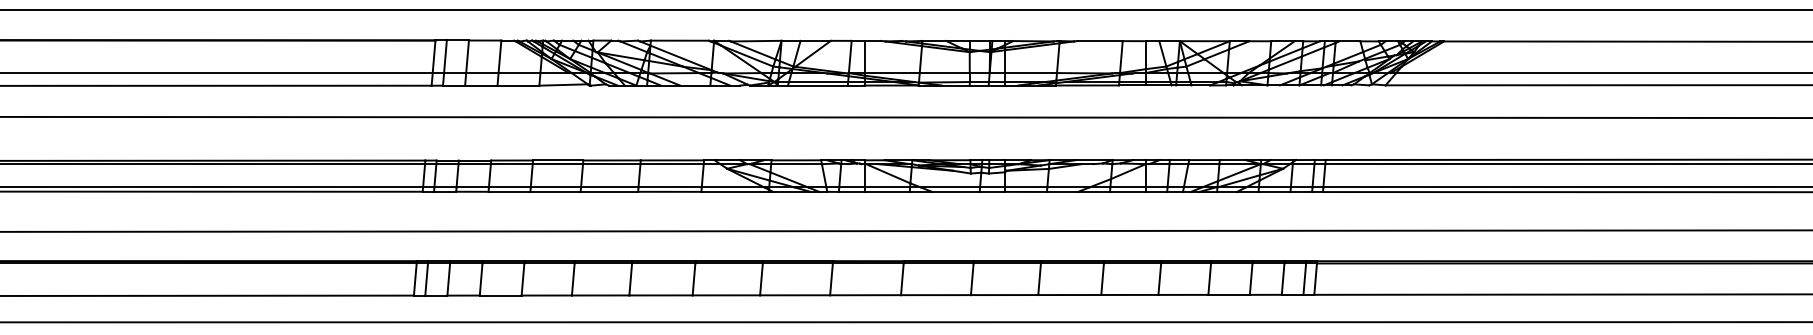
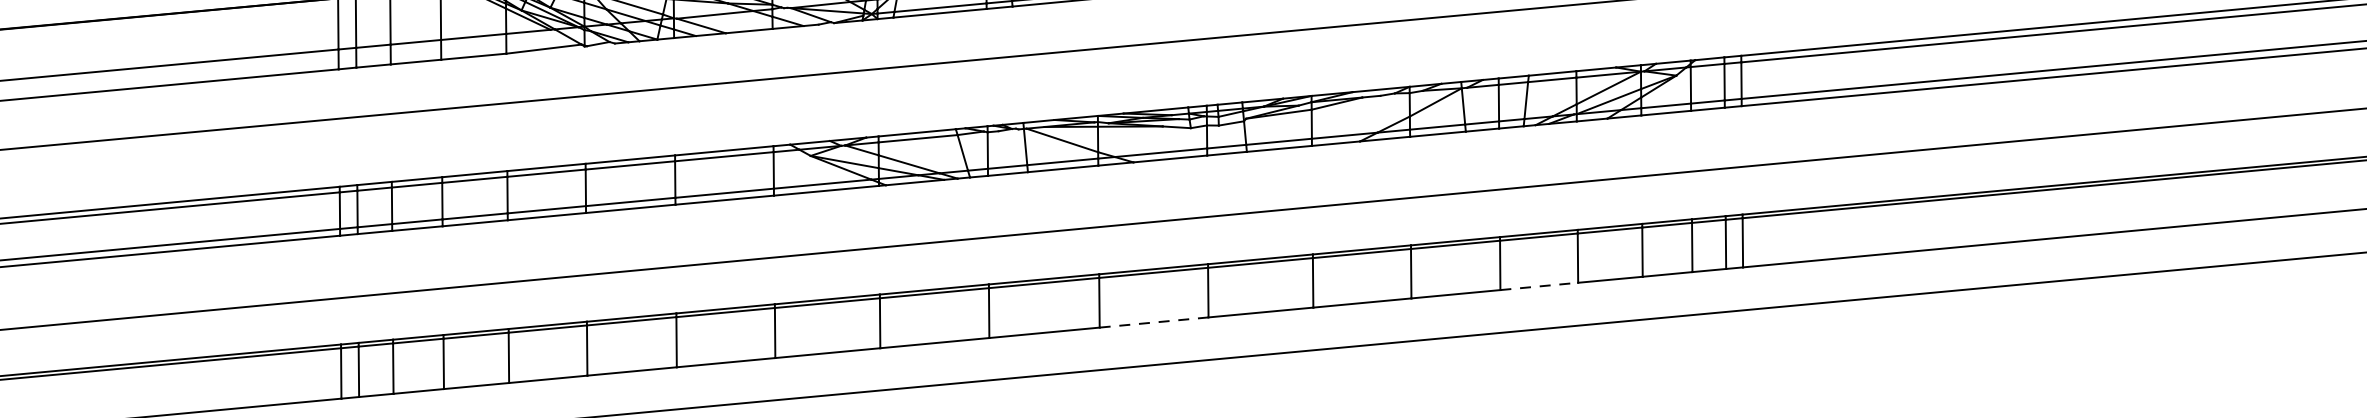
line: (1183, 294) -> (1539, 285), solid -> dashed
line: (936, 295) -> (1154, 323), solid -> dashed

